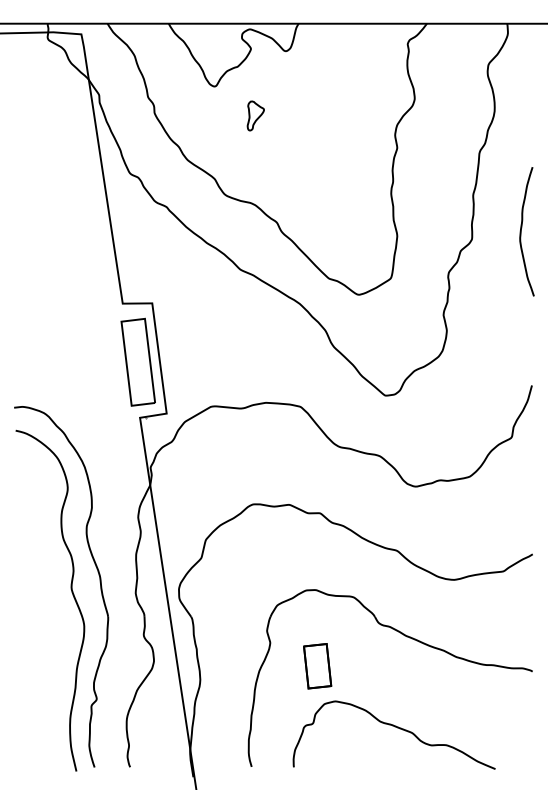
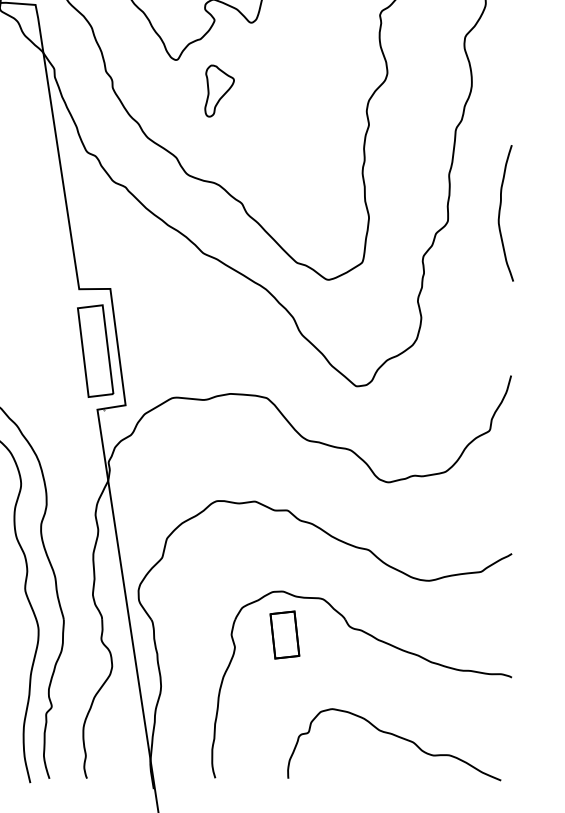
part: (255, 115) -> (219, 90), size x1.67
part: (317, 666) -> (284, 635), moved
curve: (394, 727) -> (394, 736), moved

